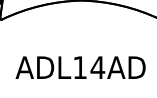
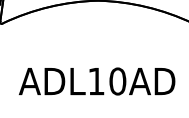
text: (97, 67) -> (117, 81), ADL14AD -> ADL10AD

